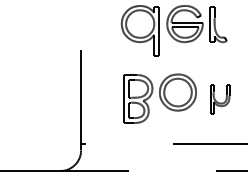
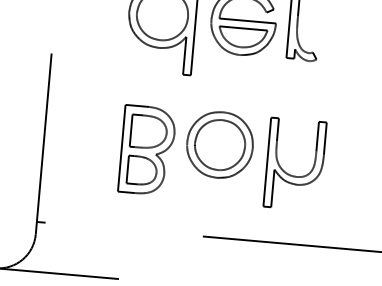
part: (220, 99) -> (295, 164), size x1.67

